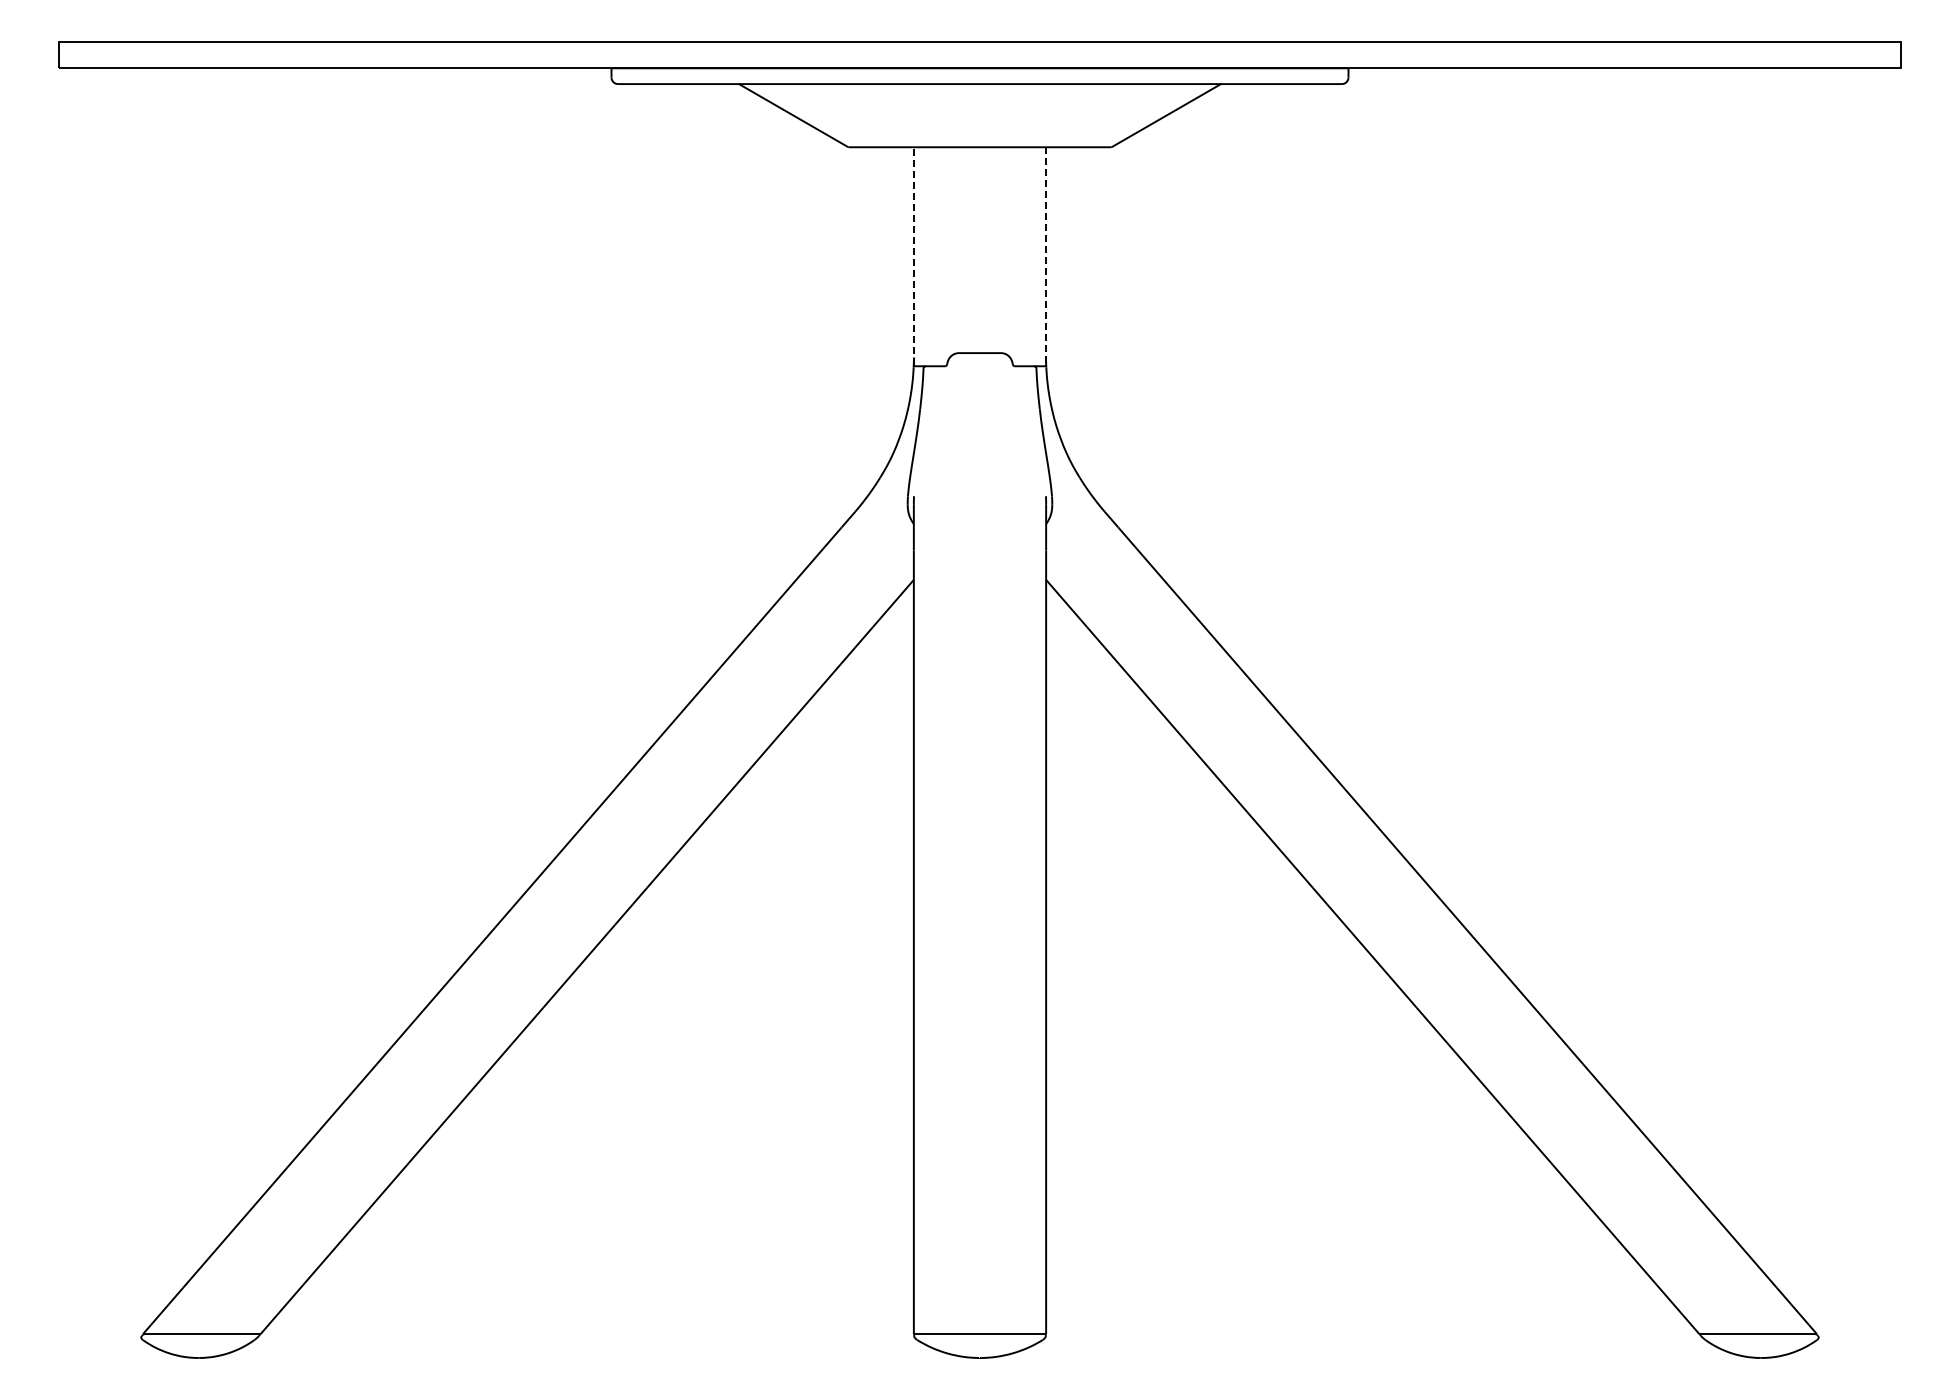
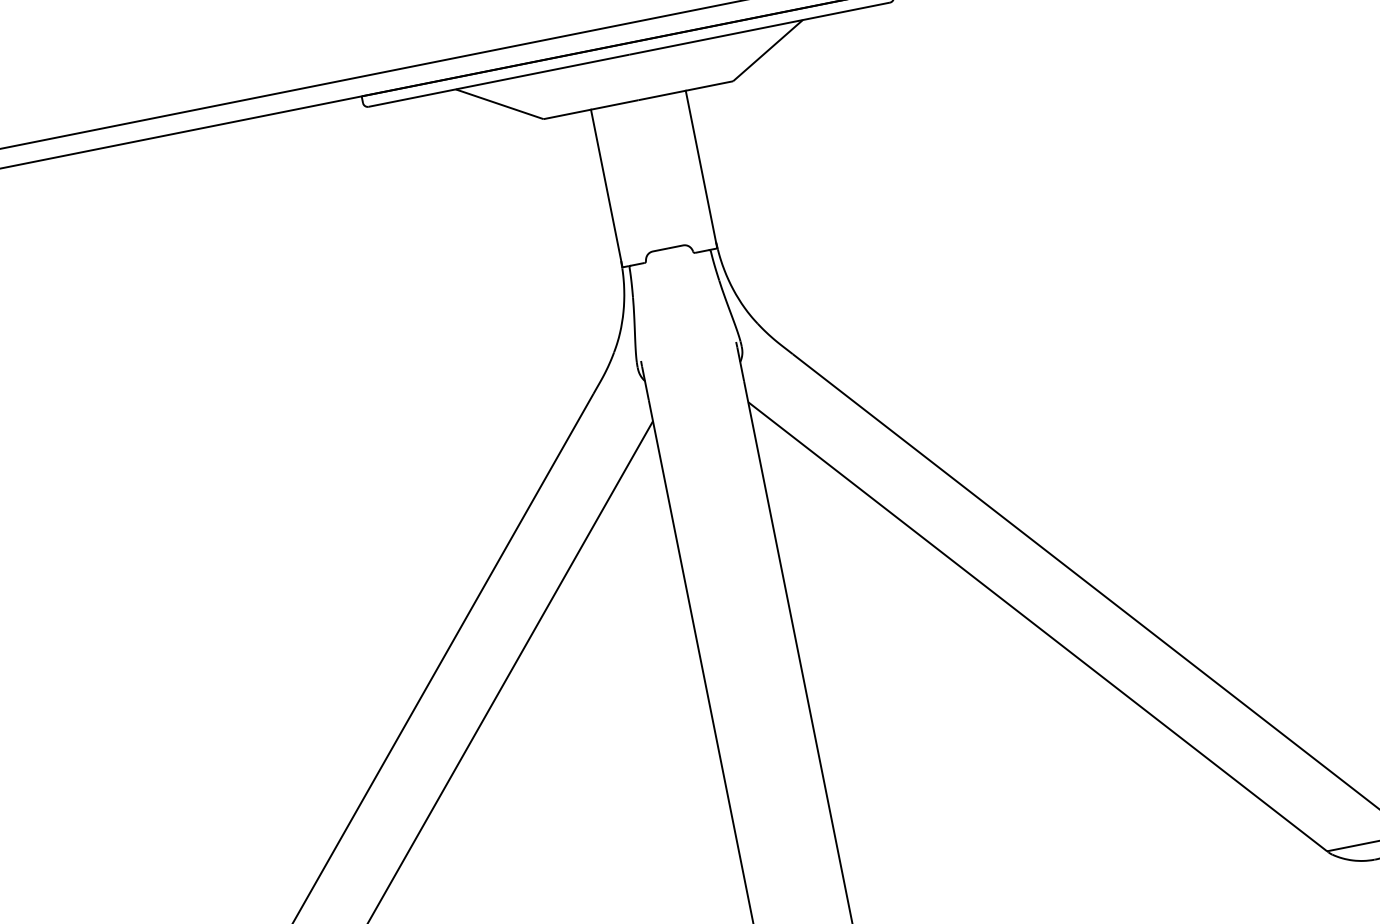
line: (914, 255) -> (606, 187), dashed -> solid
line: (1045, 255) -> (701, 168), dashed -> solid

